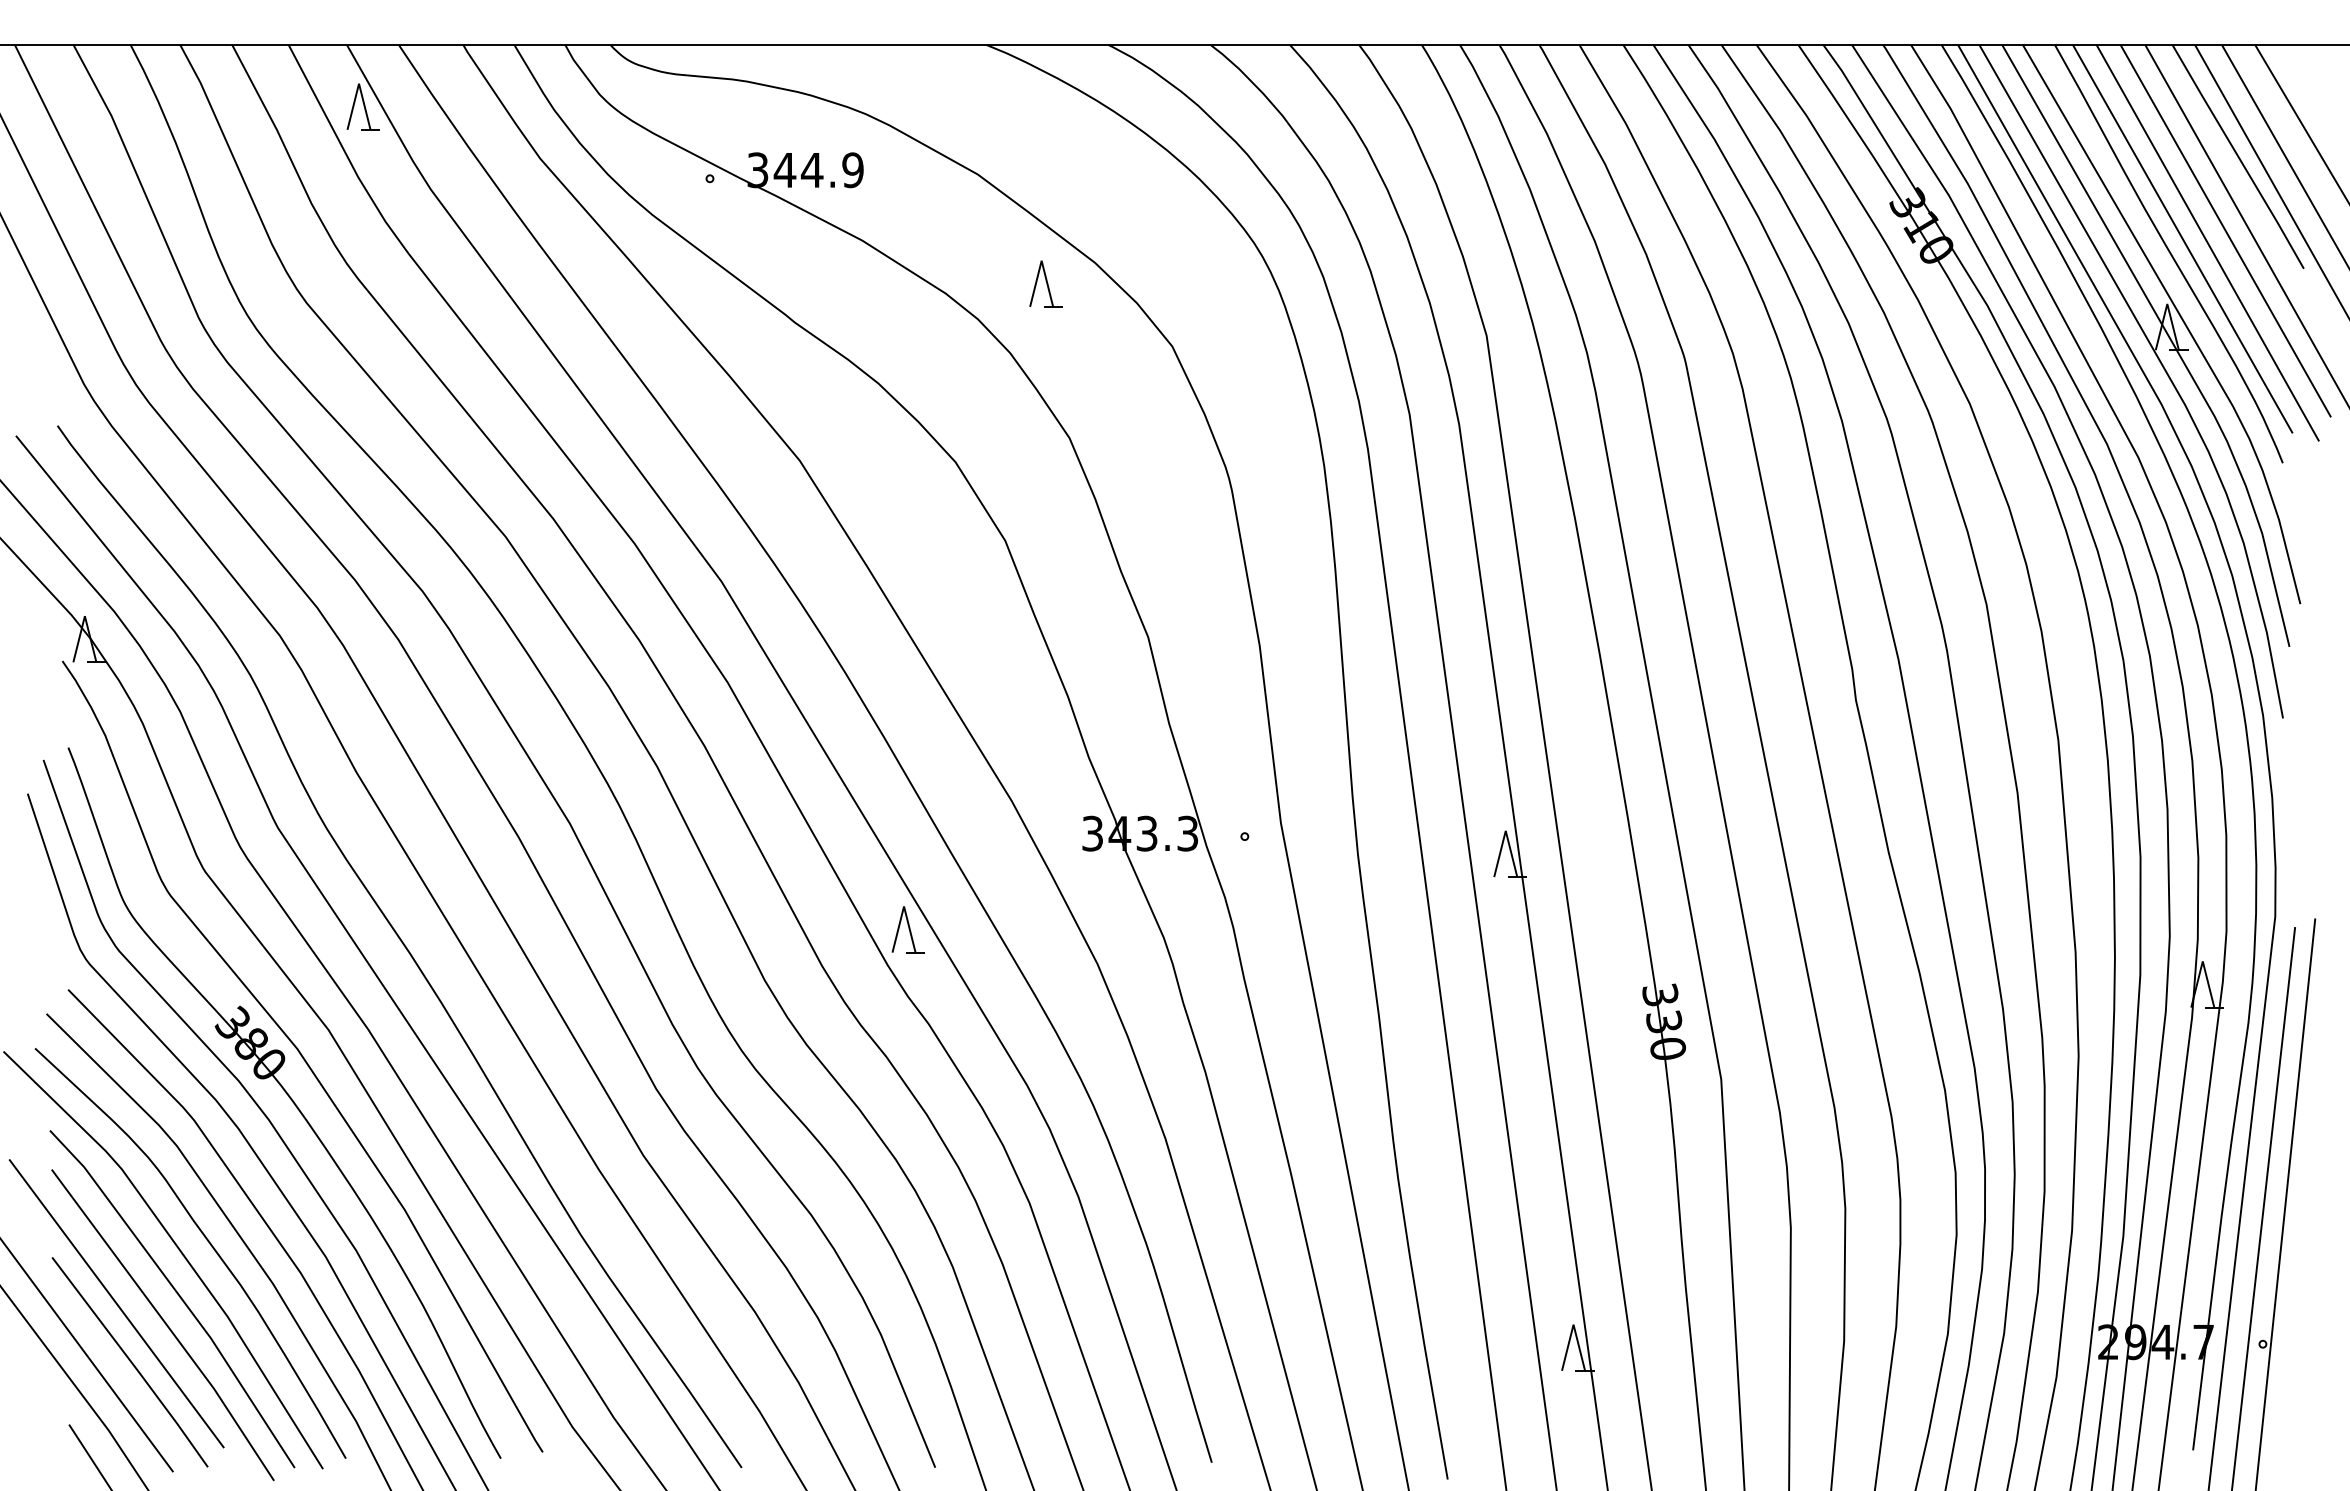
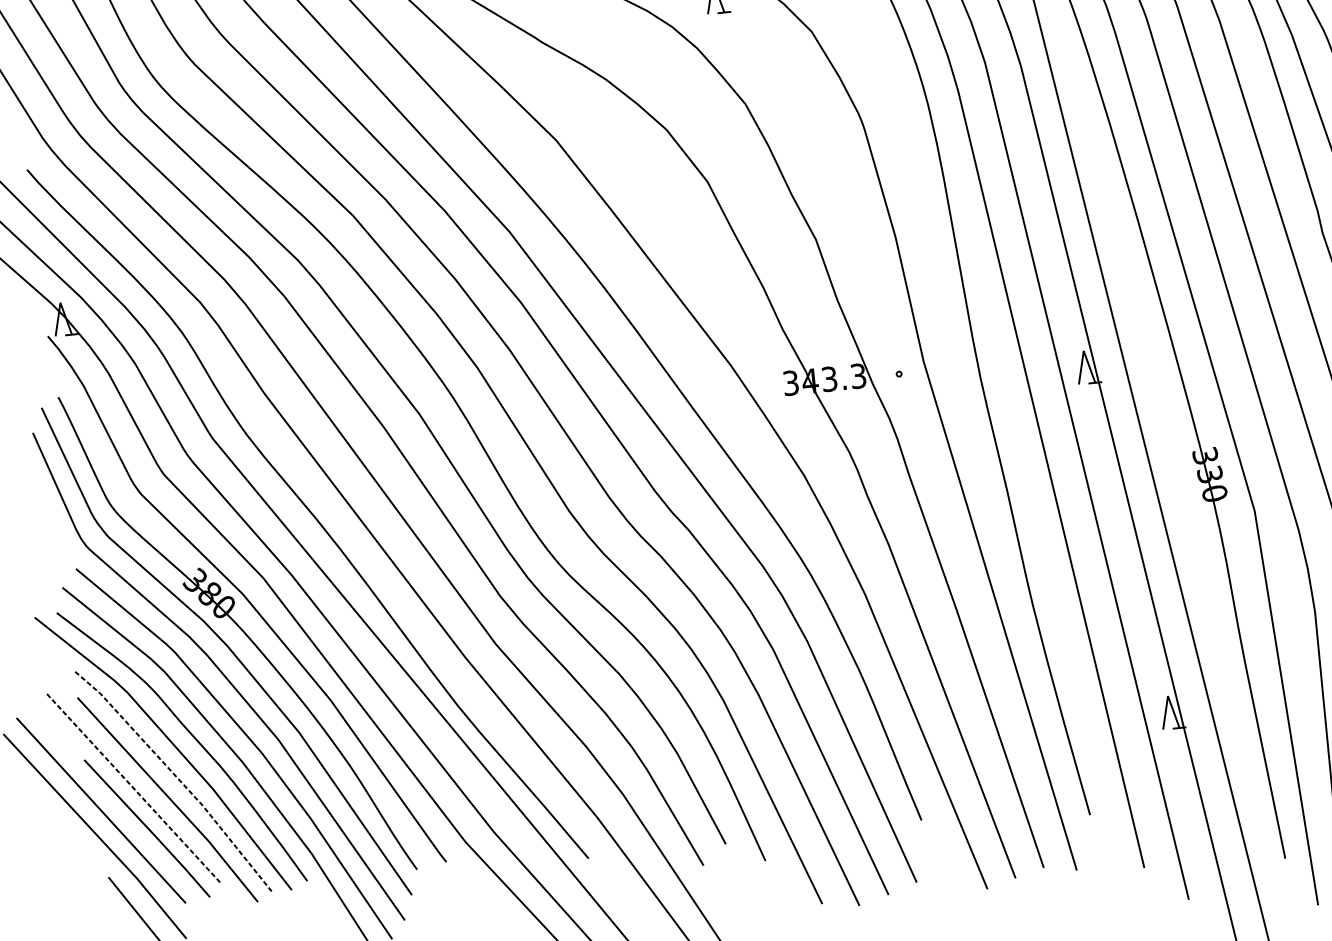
part: (907, 929) -> (666, 464), removed
line: (178, 1294) -> (176, 776), solid -> dashed
line: (116, 1303) -> (133, 787), solid -> dashed

